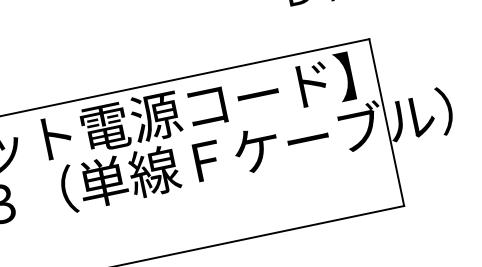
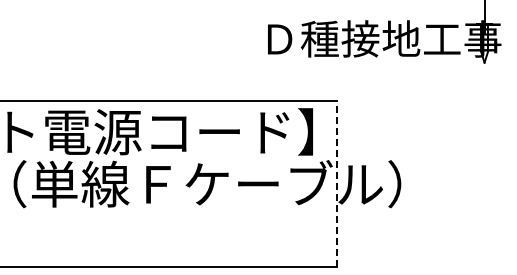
line: (386, 122) -> (336, 183), solid -> dashed

